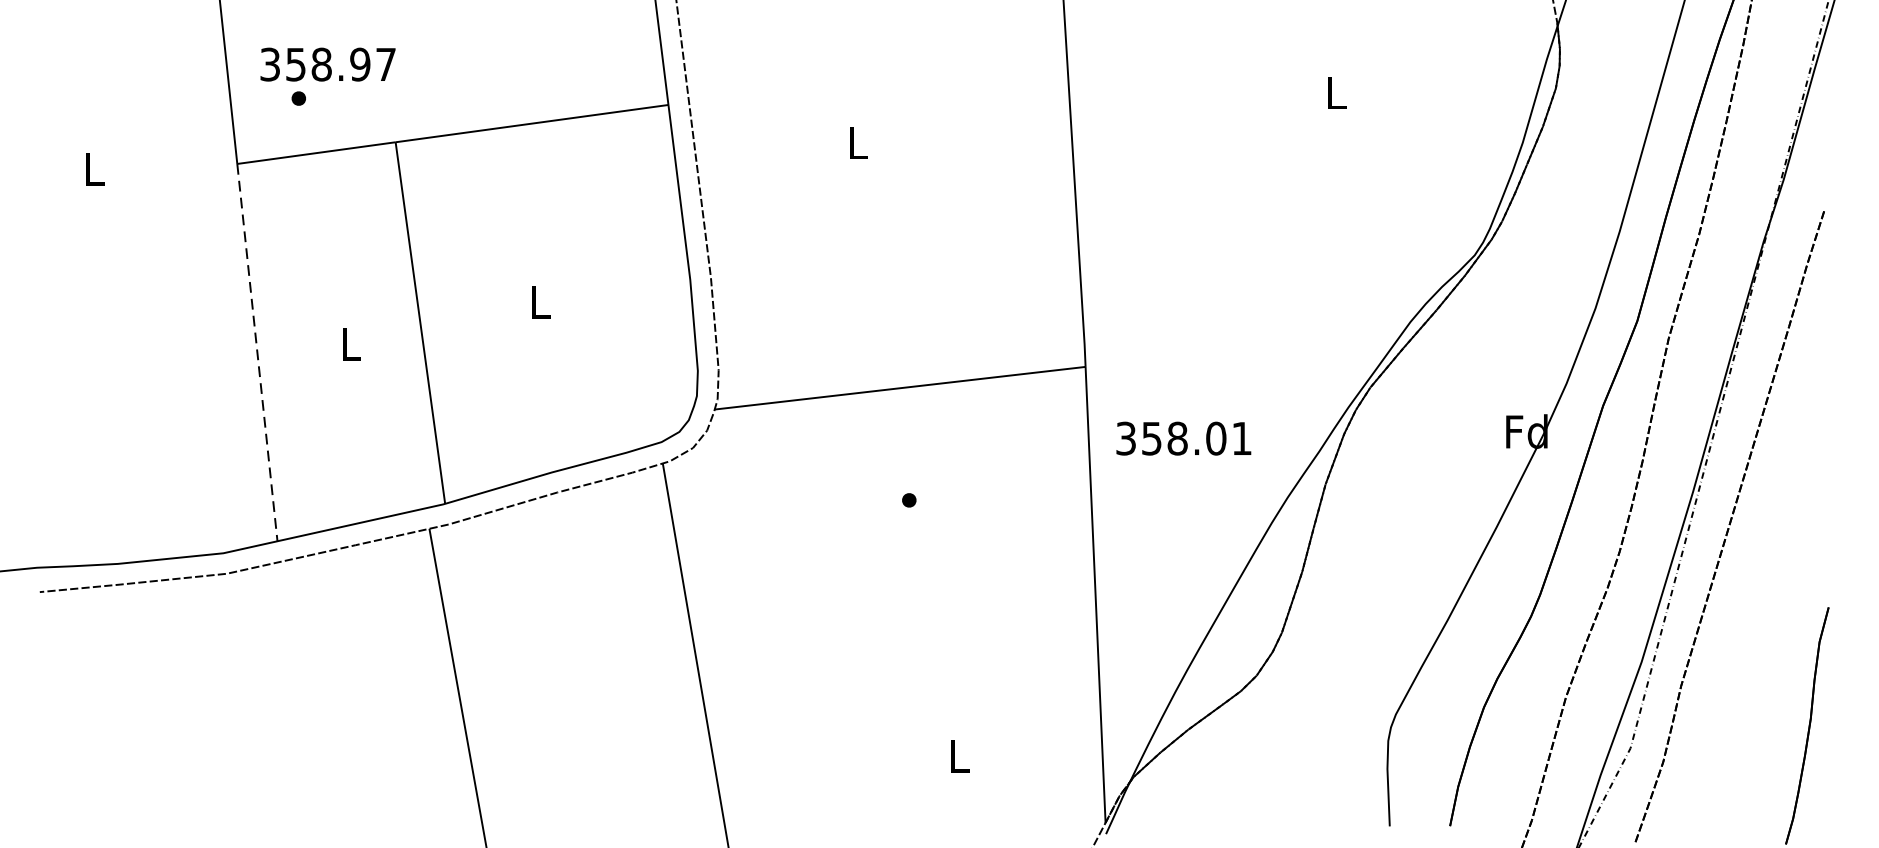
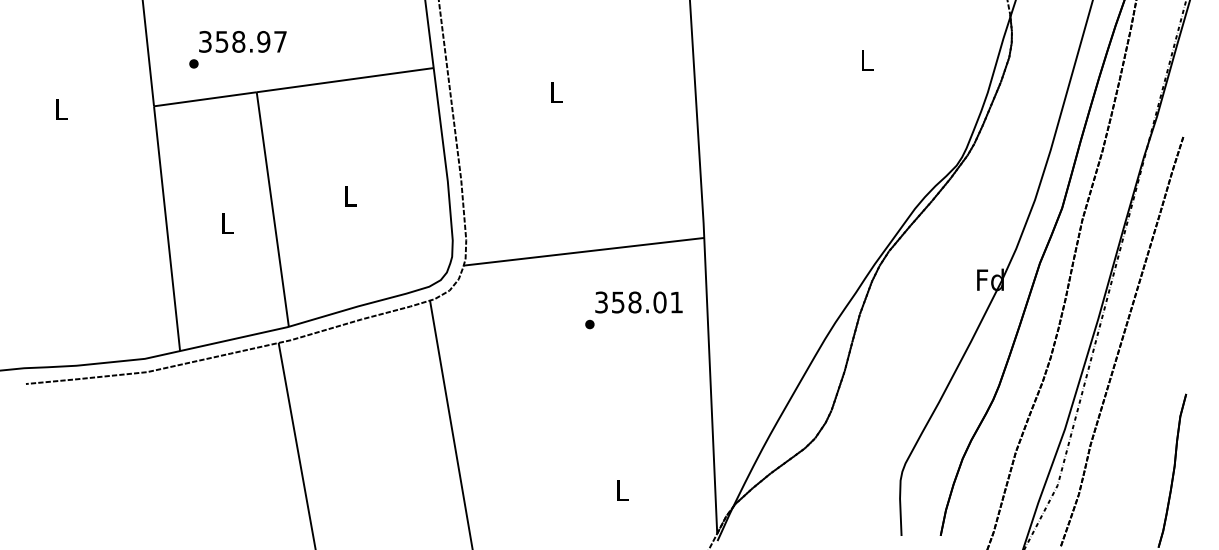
text: (327, 64) -> (242, 41), moved
line: (258, 353) -> (167, 229), dashed -> solid
text: (1183, 438) -> (638, 302), moved

